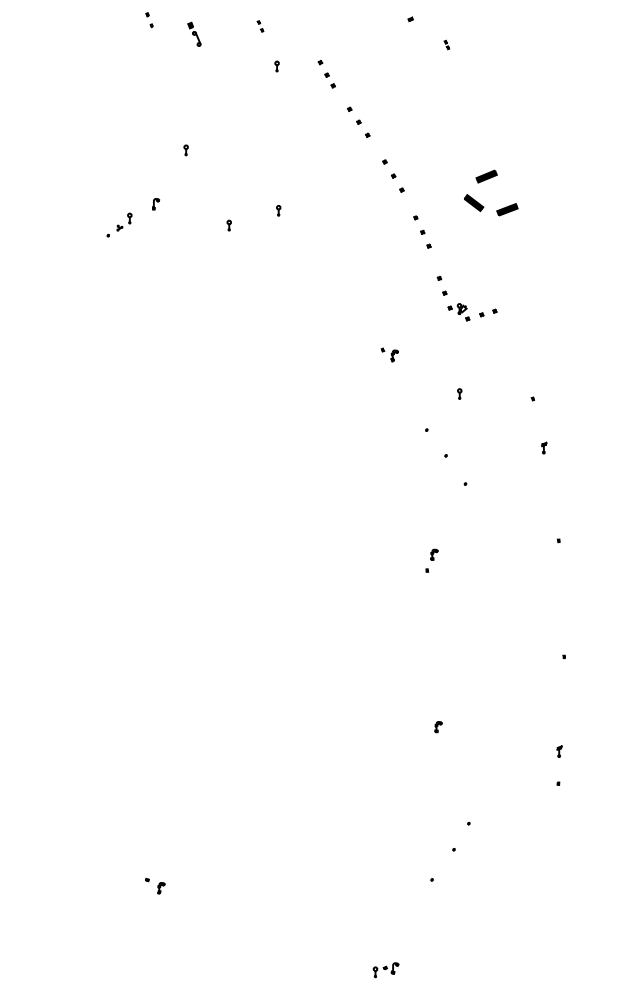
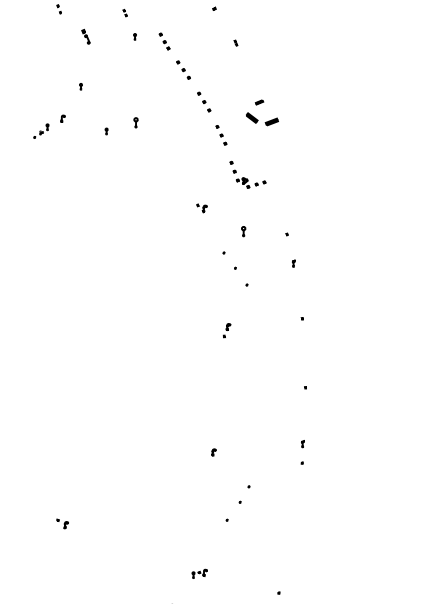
part: (193, 33) -> (85, 36), moved
part: (446, 43) -> (235, 42), moved
part: (486, 176) -> (259, 102), size x0.6
part: (277, 210) -> (135, 122), size x1.6
part: (459, 393) -> (243, 231), size x1.6
part: (437, 727) -> (213, 452), moved

